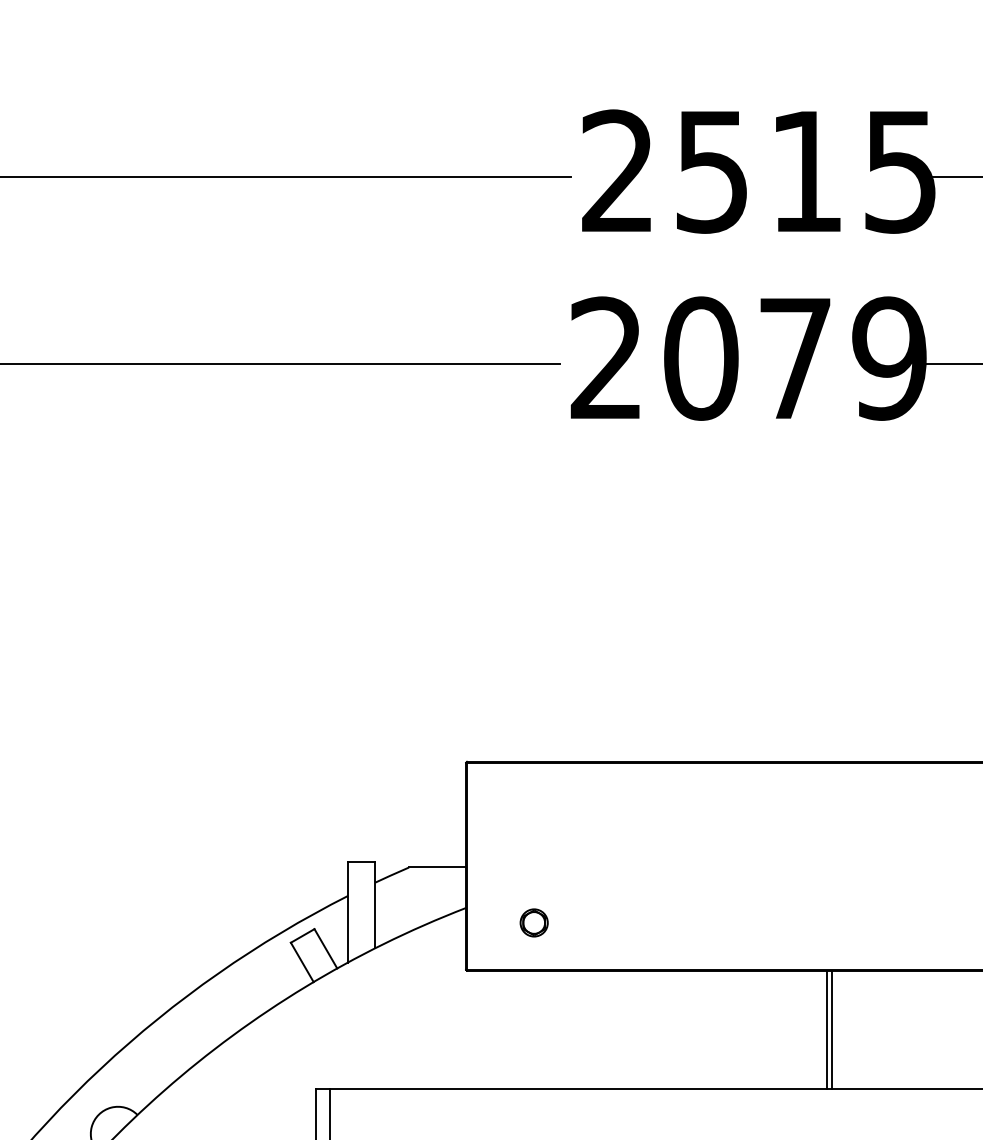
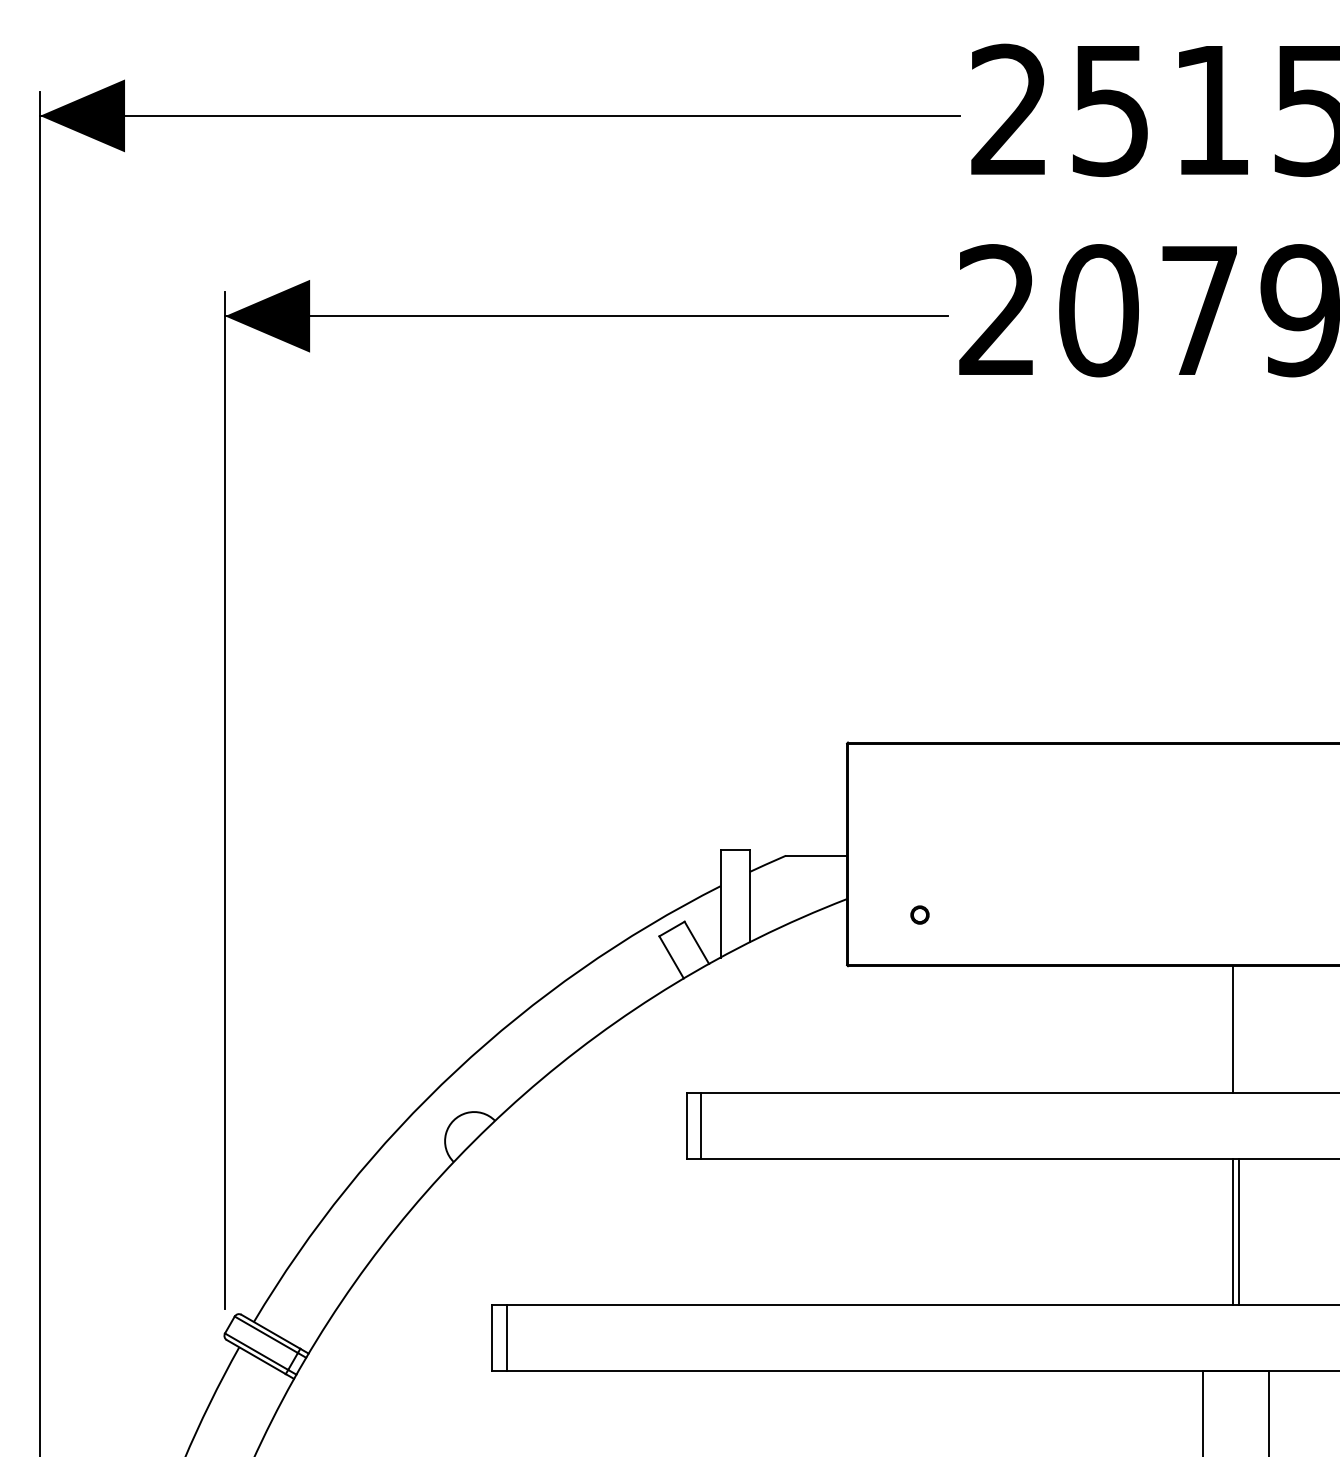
part: (533, 922) -> (919, 914), size x0.6
line: (831, 1029) -> (1238, 1029), removed

